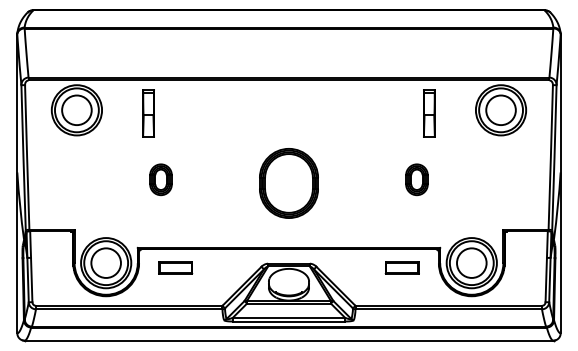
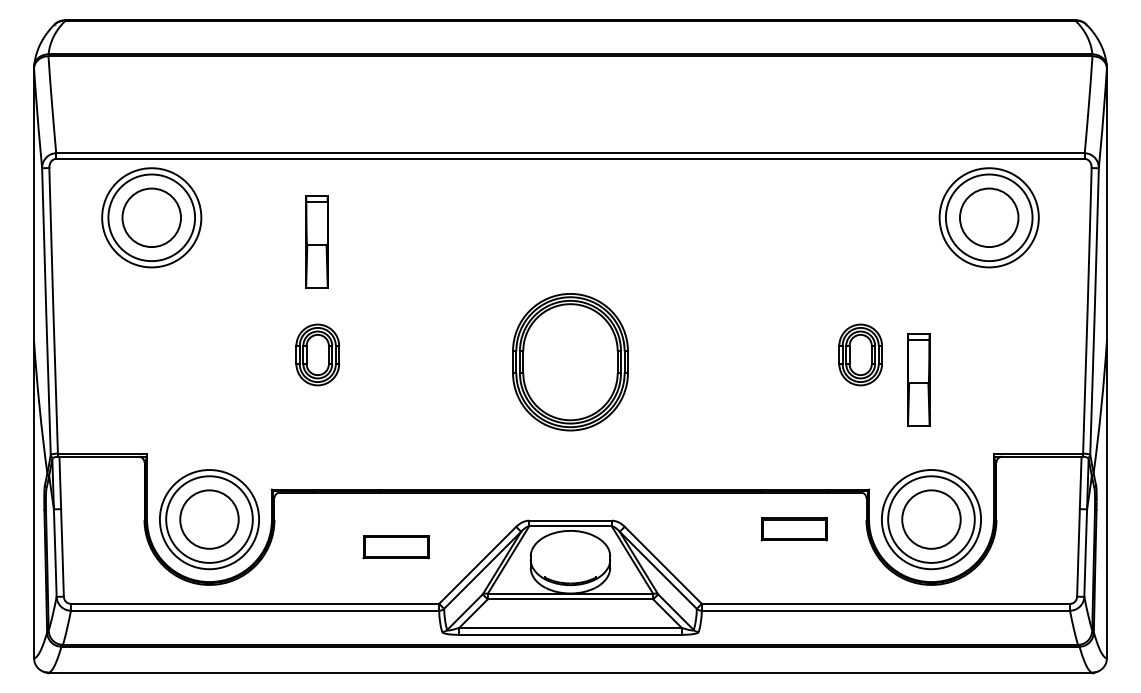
part: (148, 113) -> (316, 241), moved
part: (429, 113) -> (919, 380), moved
part: (416, 179) -> (859, 354), moved
part: (175, 267) -> (395, 545), moved

